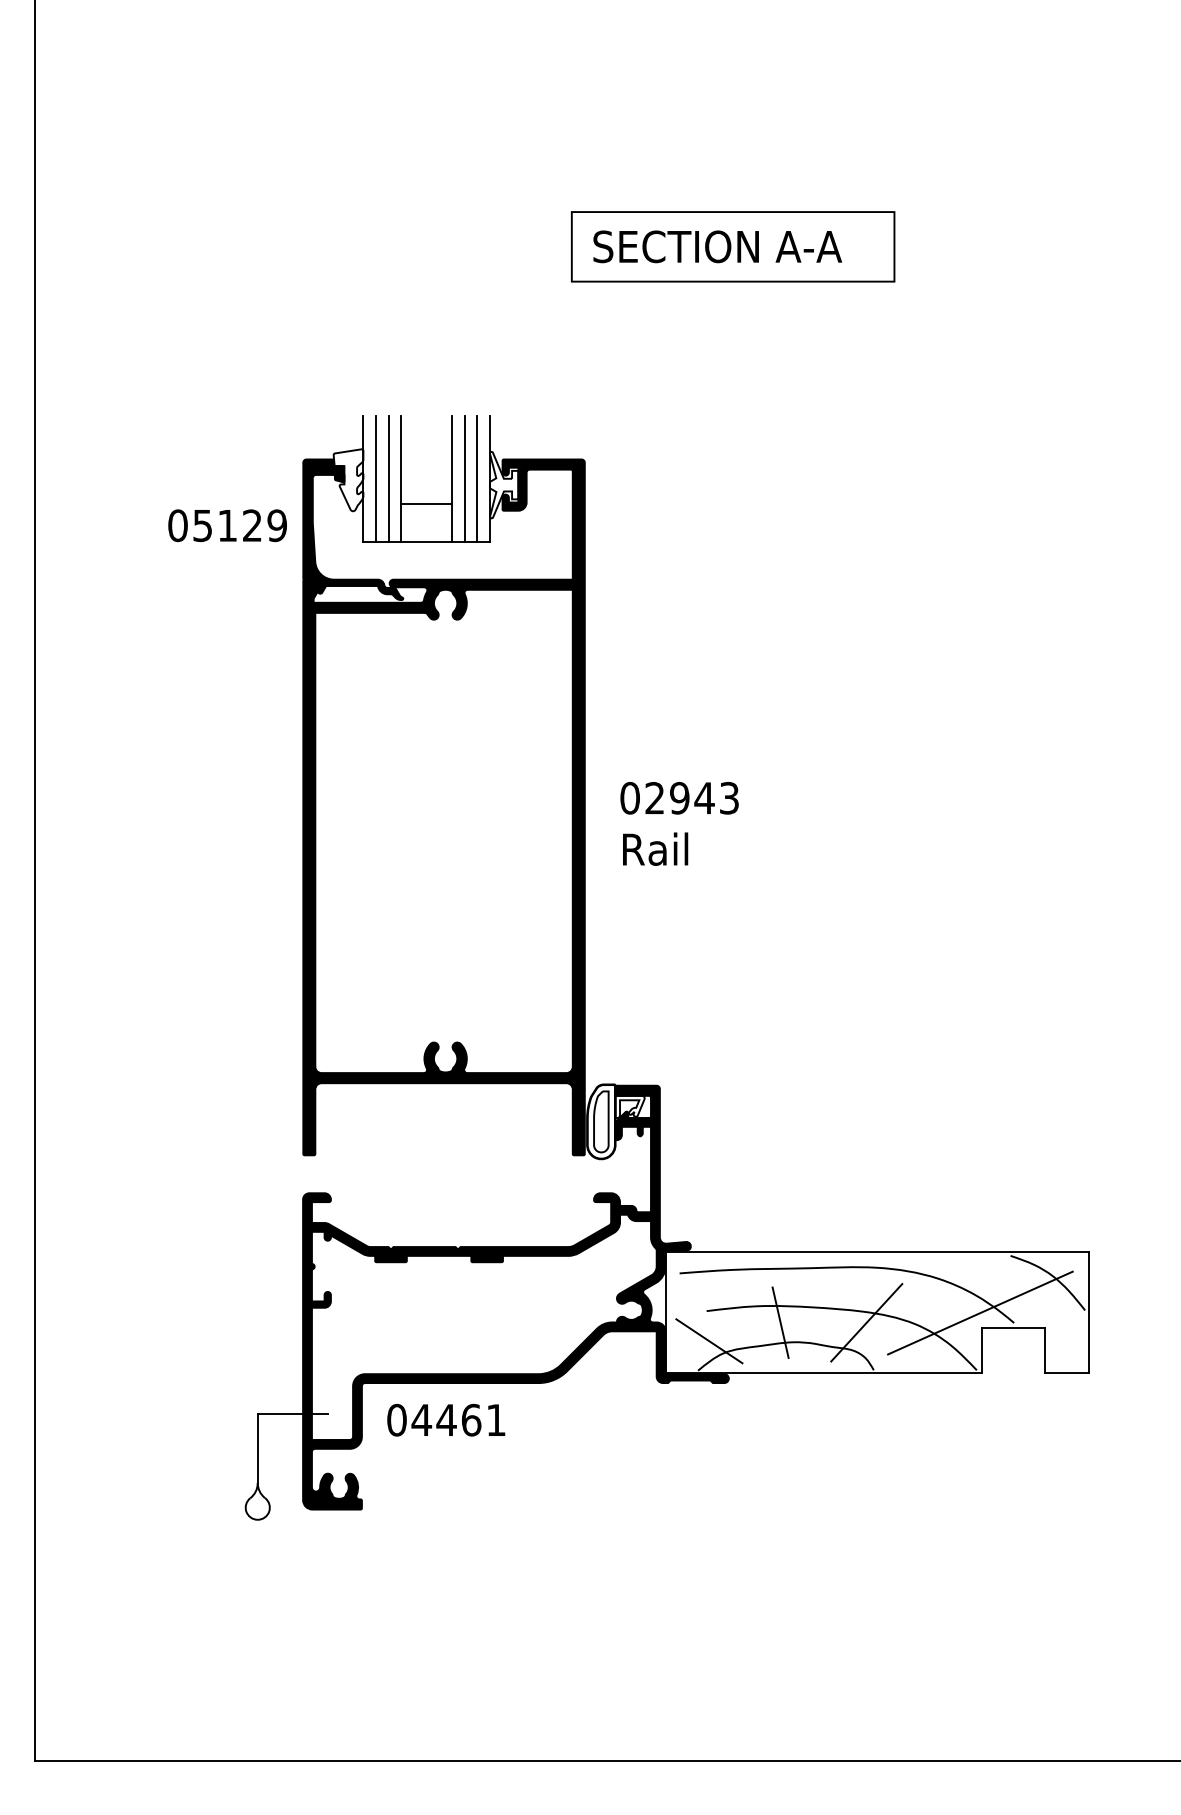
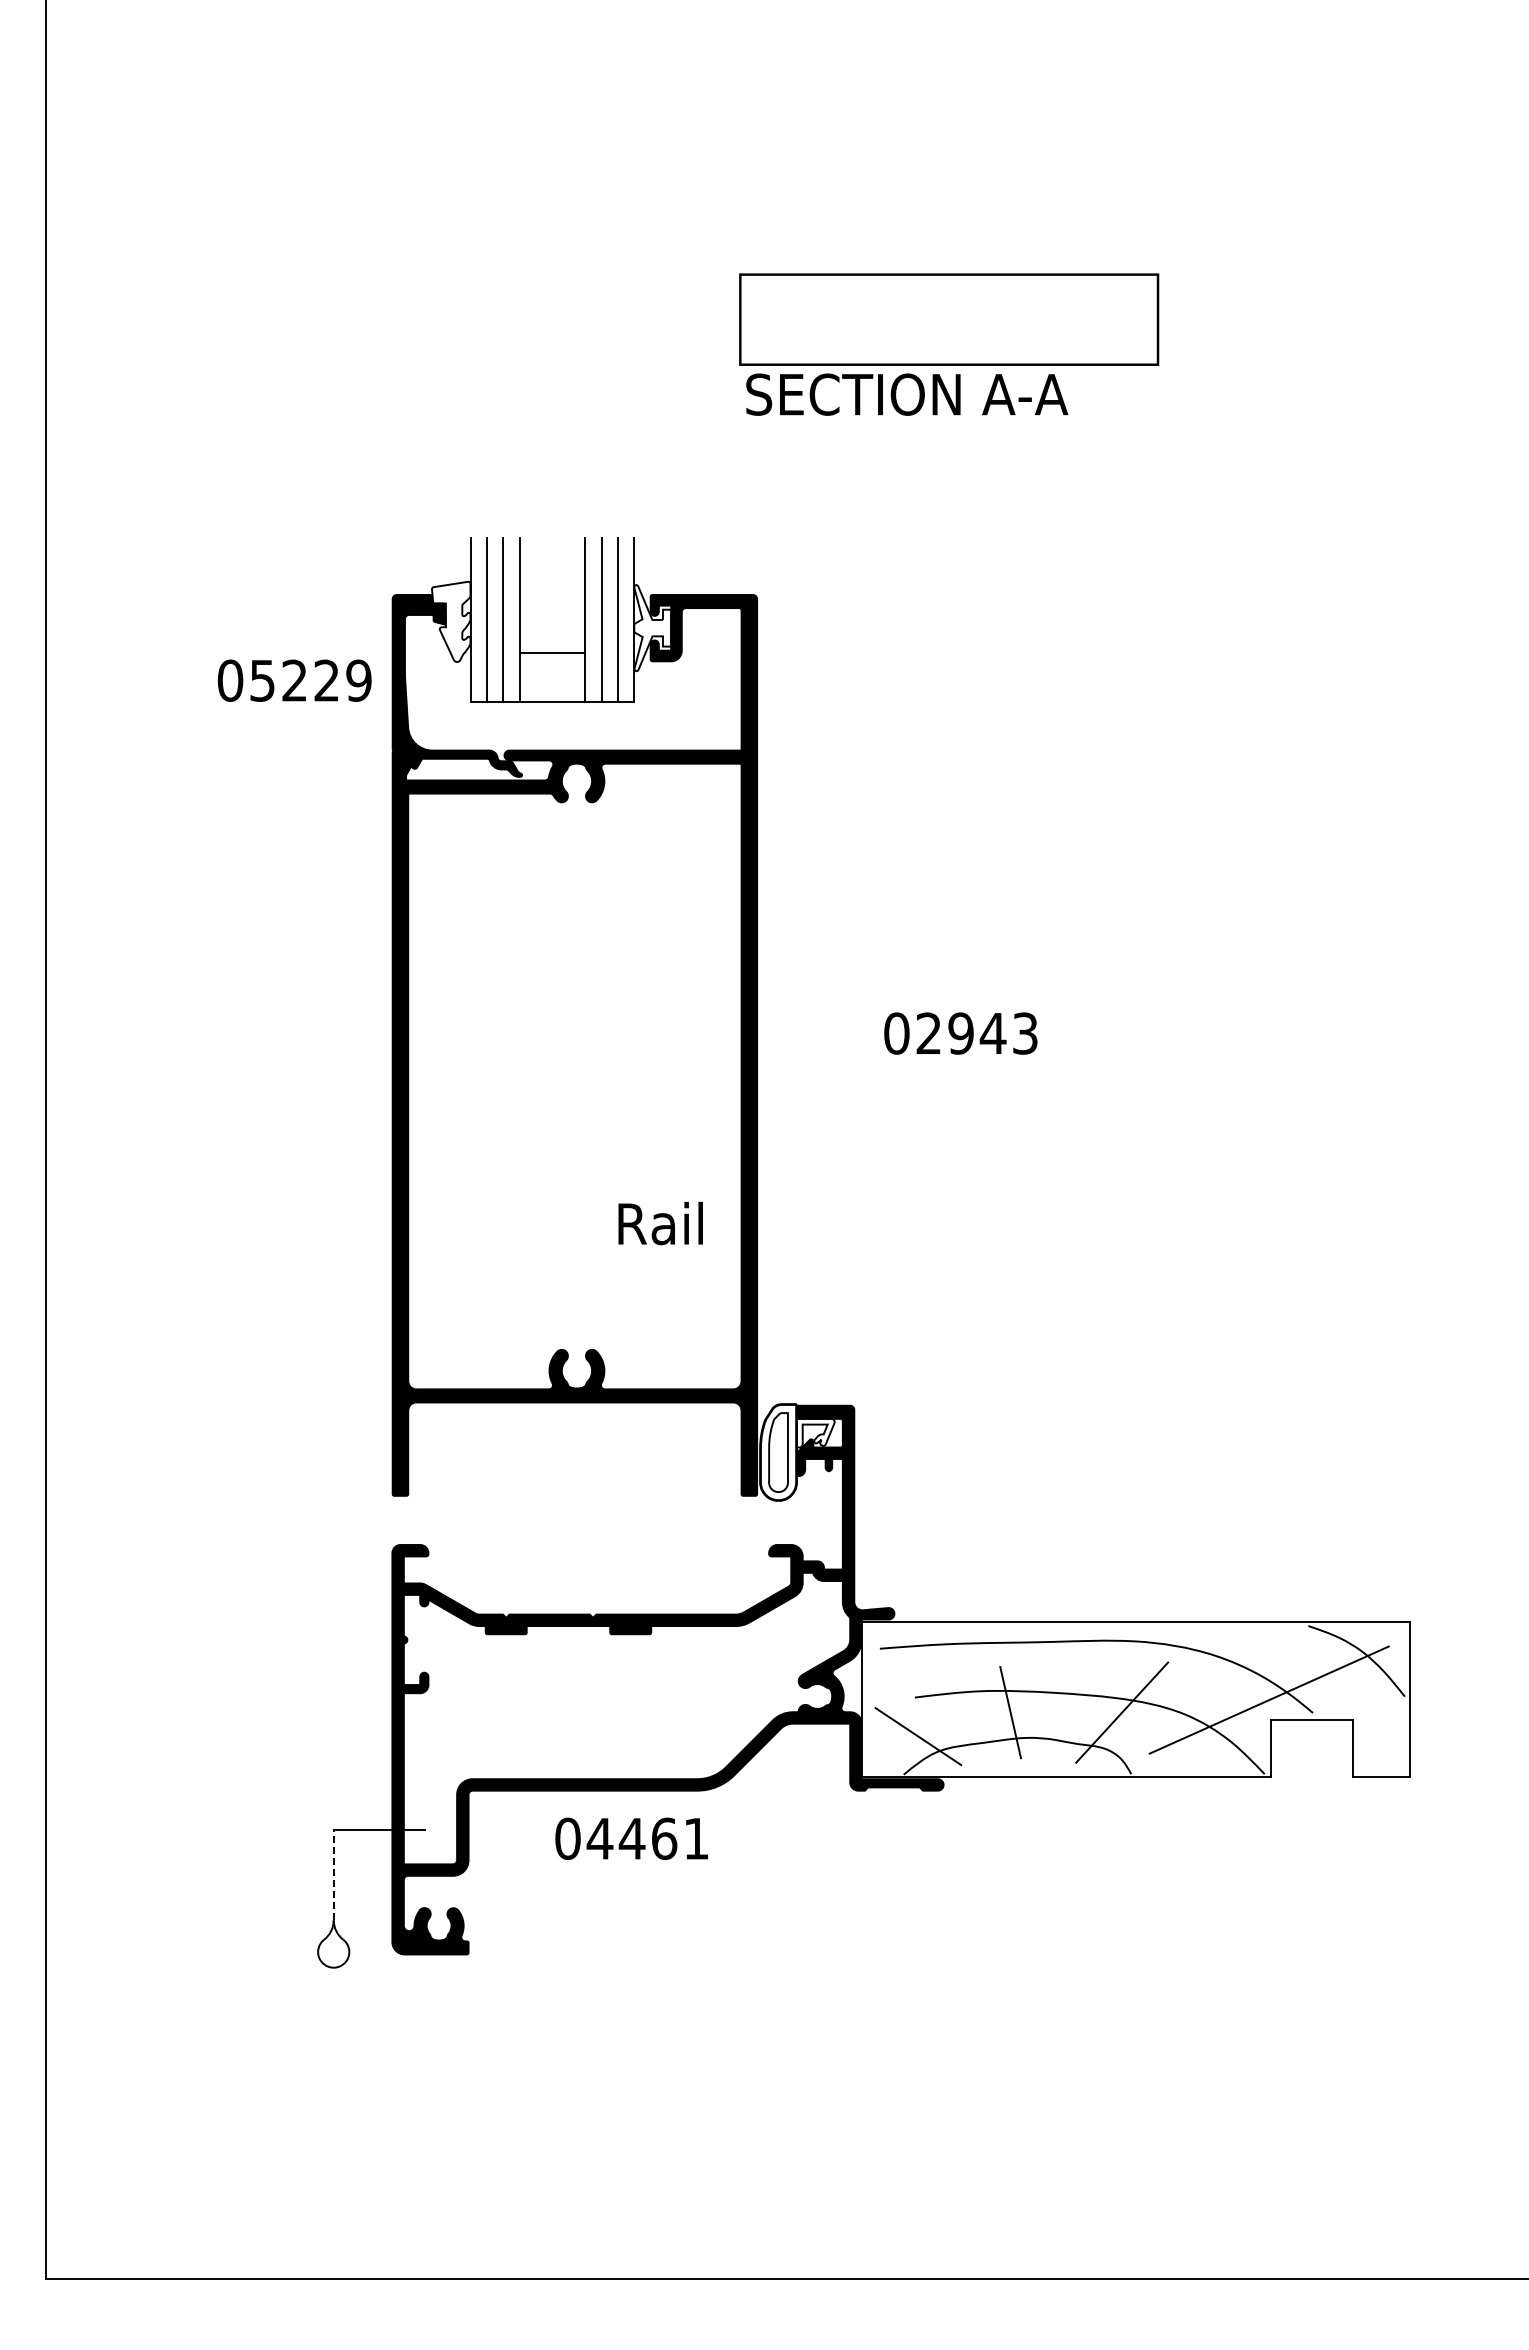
text: (717, 246) -> (907, 394), moved
text: (227, 525) -> (294, 680), 05129 -> 05229
text: (679, 798) -> (960, 1033), moved
text: (655, 849) -> (660, 1223), moved
text: (446, 1419) -> (631, 1838), moved
line: (257, 1447) -> (333, 1874), solid -> dashed

